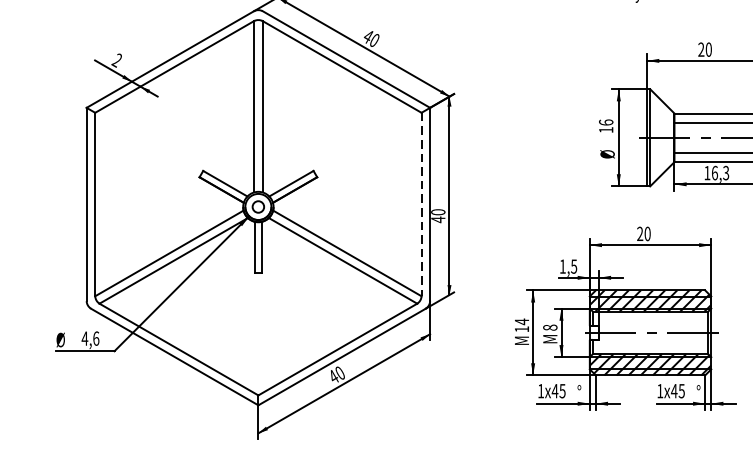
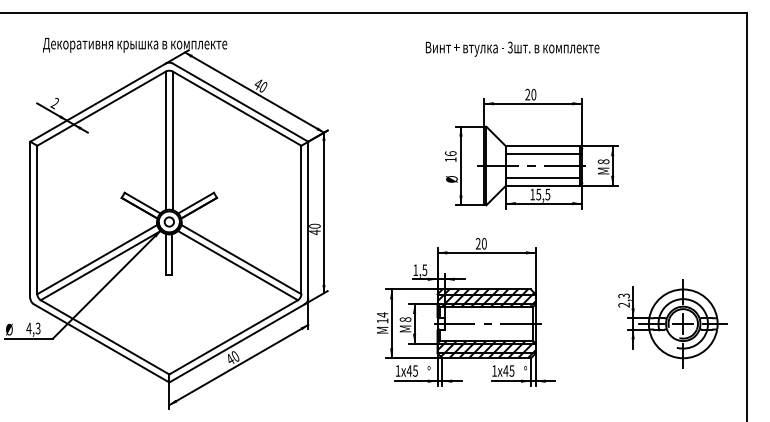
text: (720, 173) -> (543, 194), 16,3 -> 15,5
line: (421, 205) -> (301, 220), dashed -> solid
text: (95, 338) -> (37, 328), 4,6 -> 4,3

